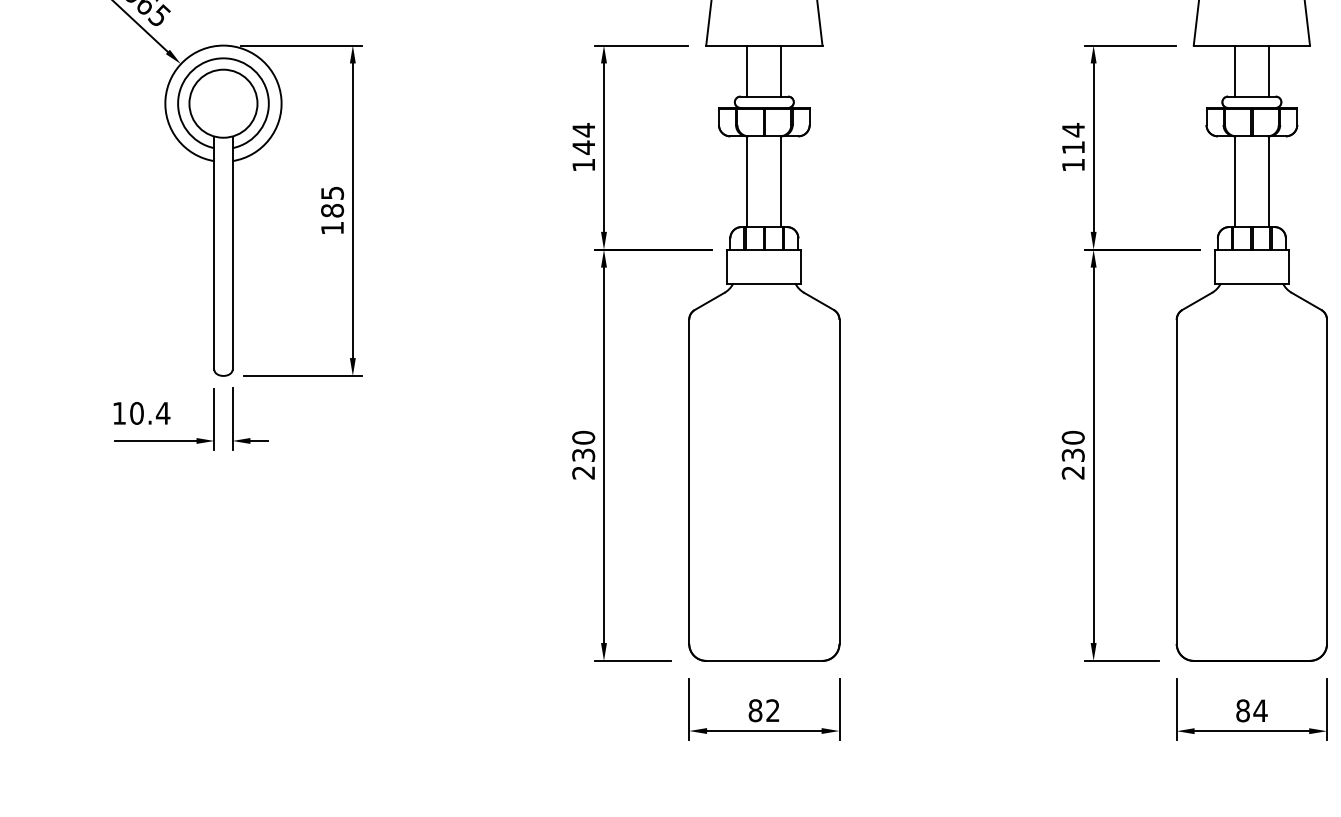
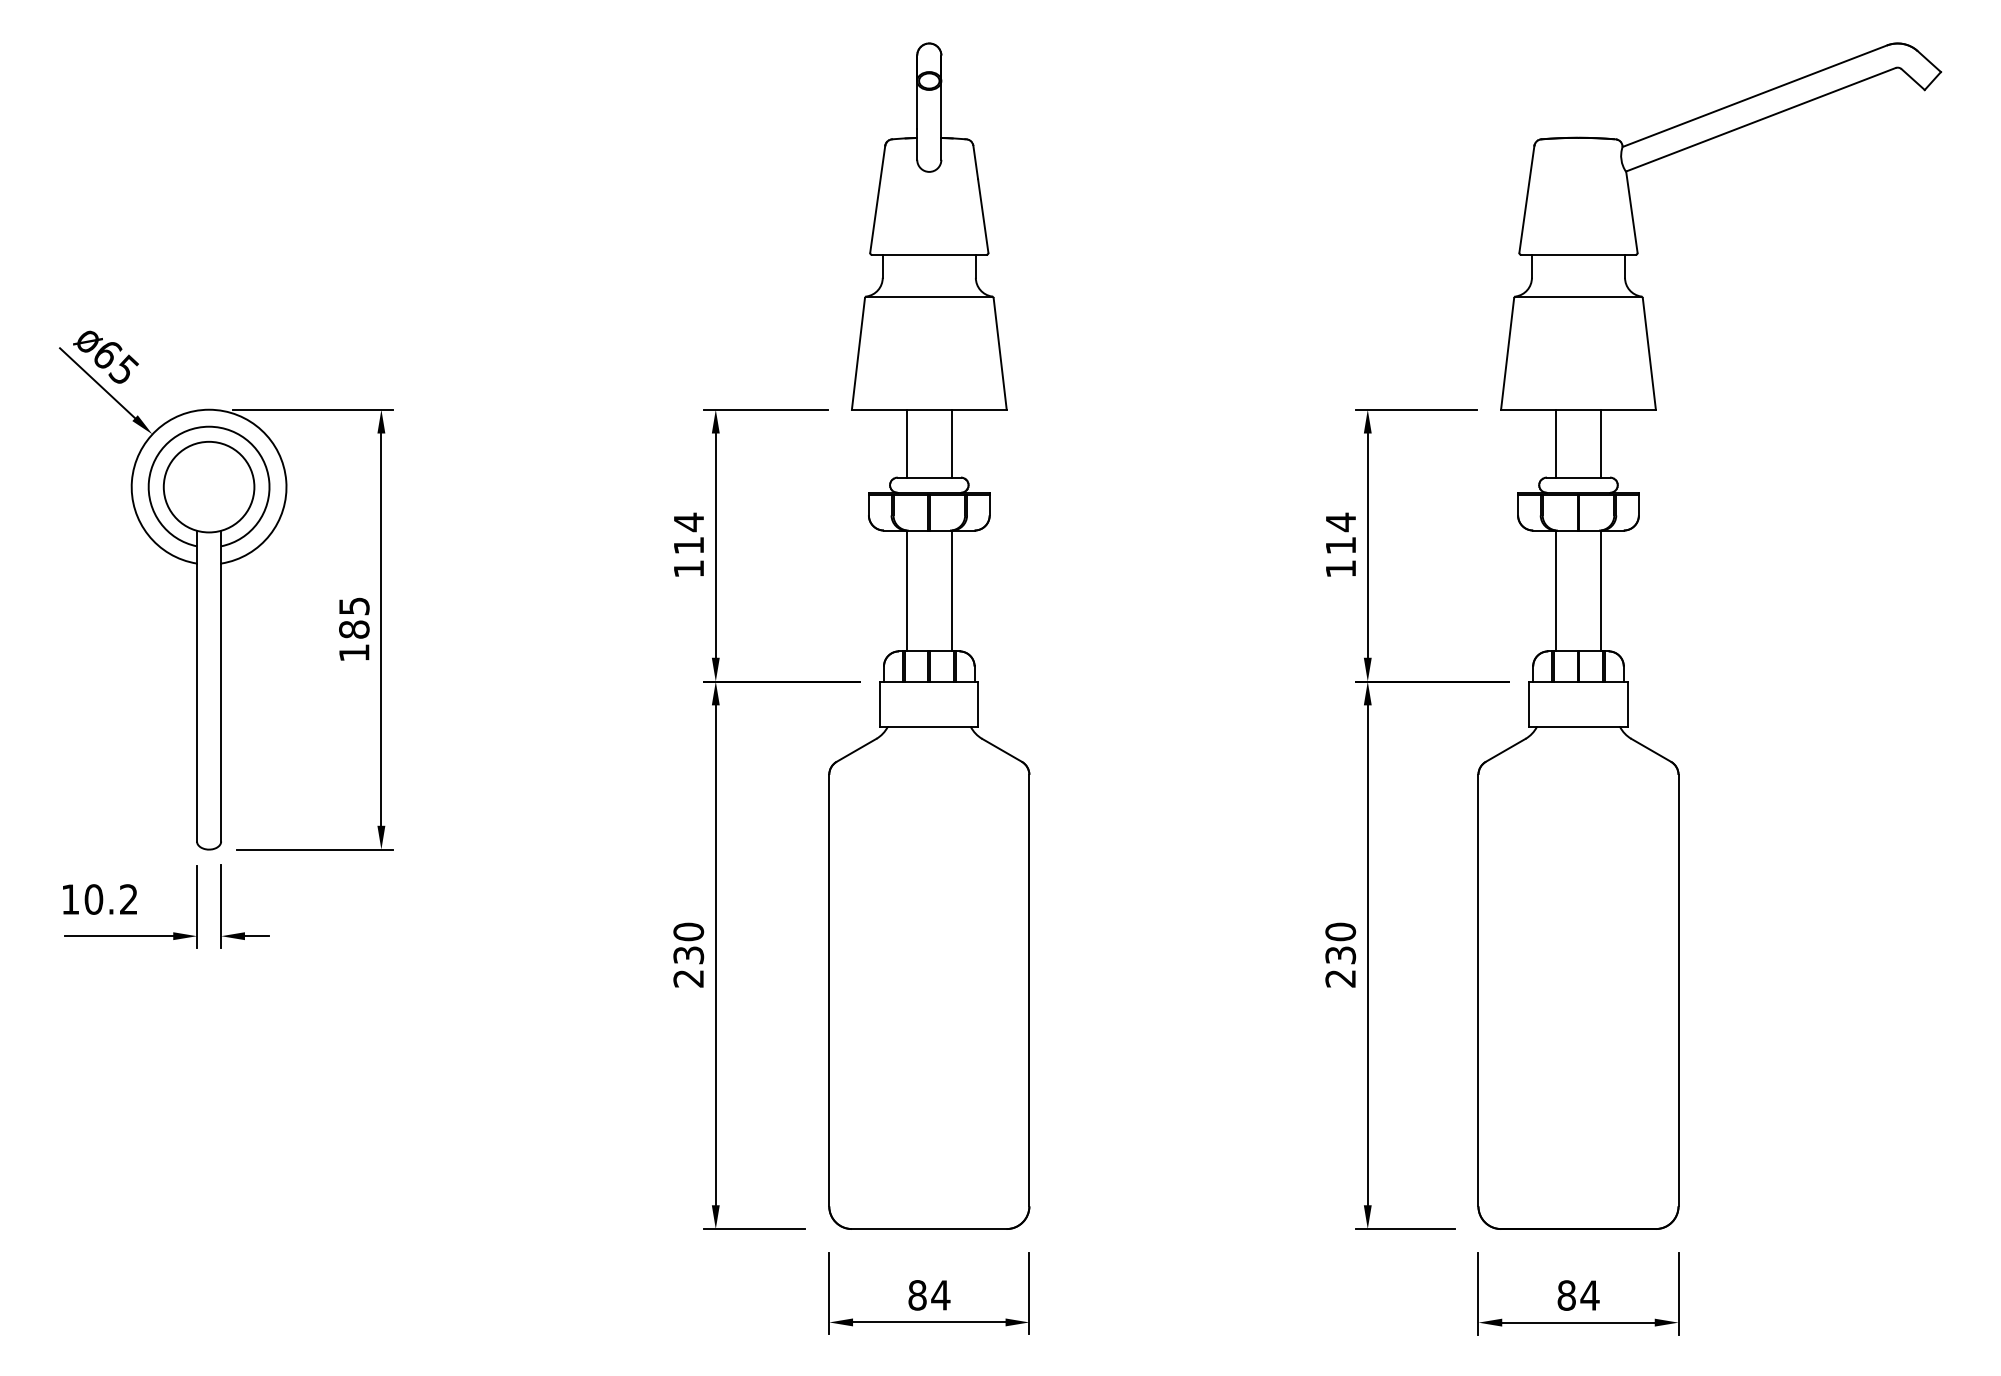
text: (583, 147) -> (688, 545), 144 -> 114
text: (162, 413) -> (128, 899), 10.4 -> 10.2
text: (772, 710) -> (940, 1295), 82 -> 84

